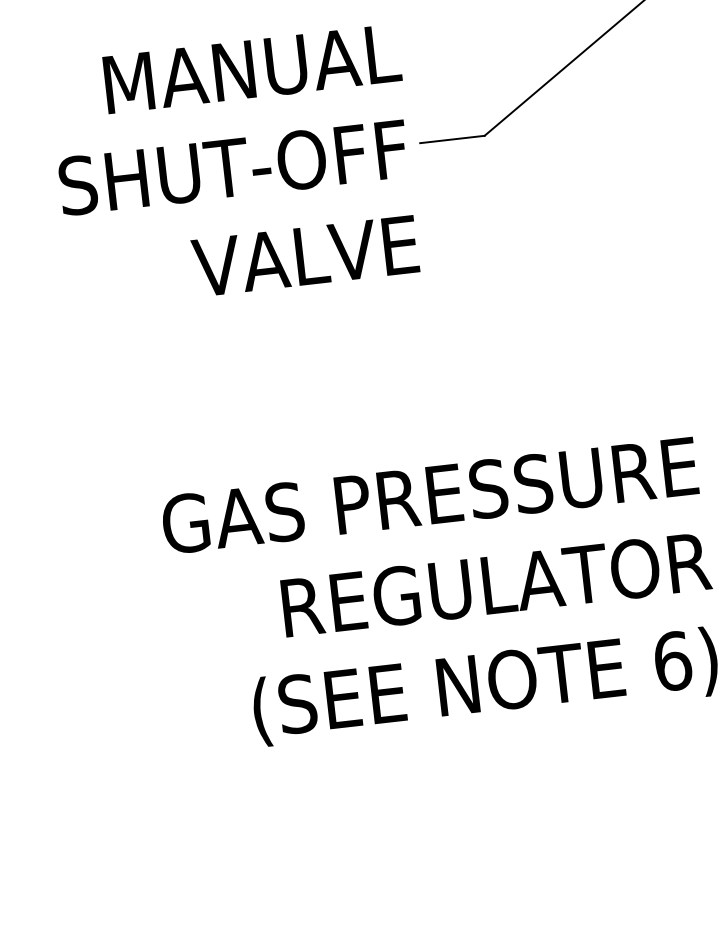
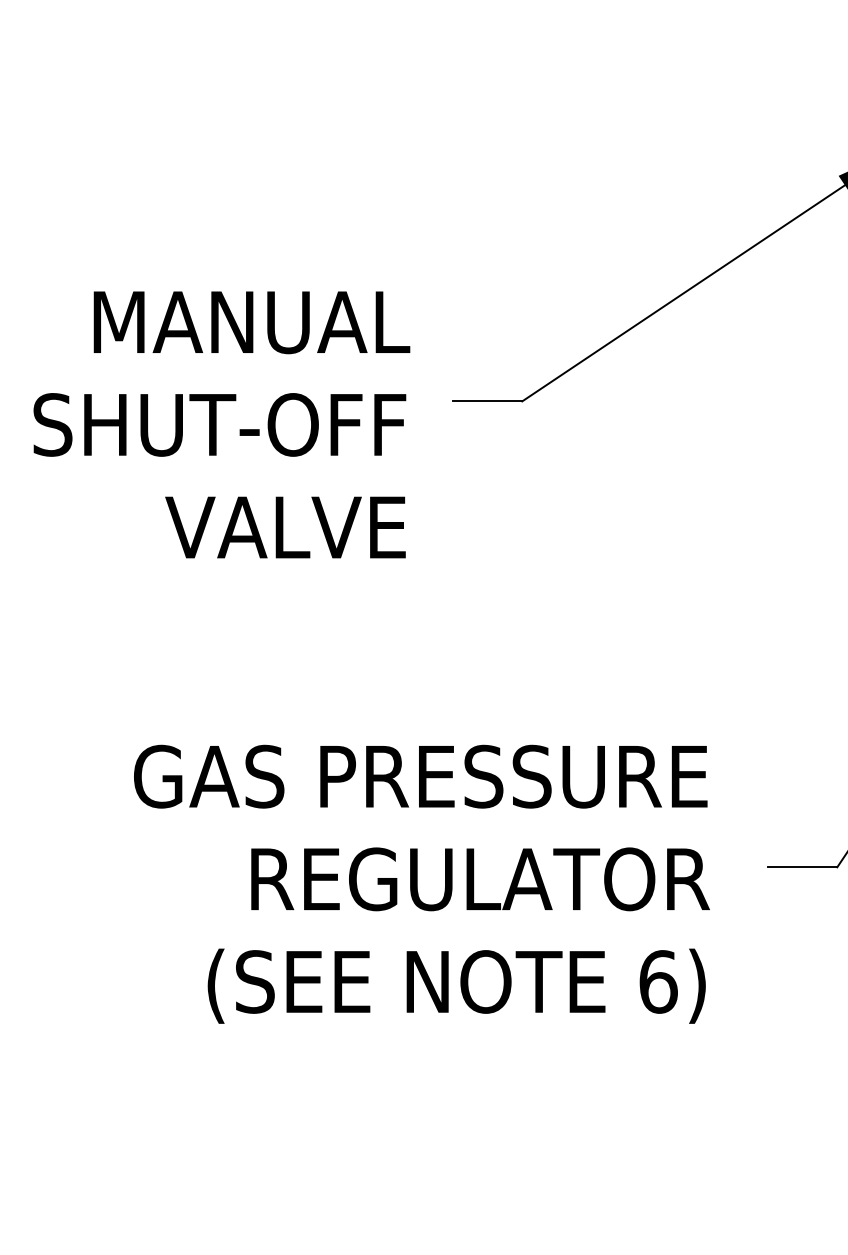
text: (234, 167) -> (221, 424), moved

